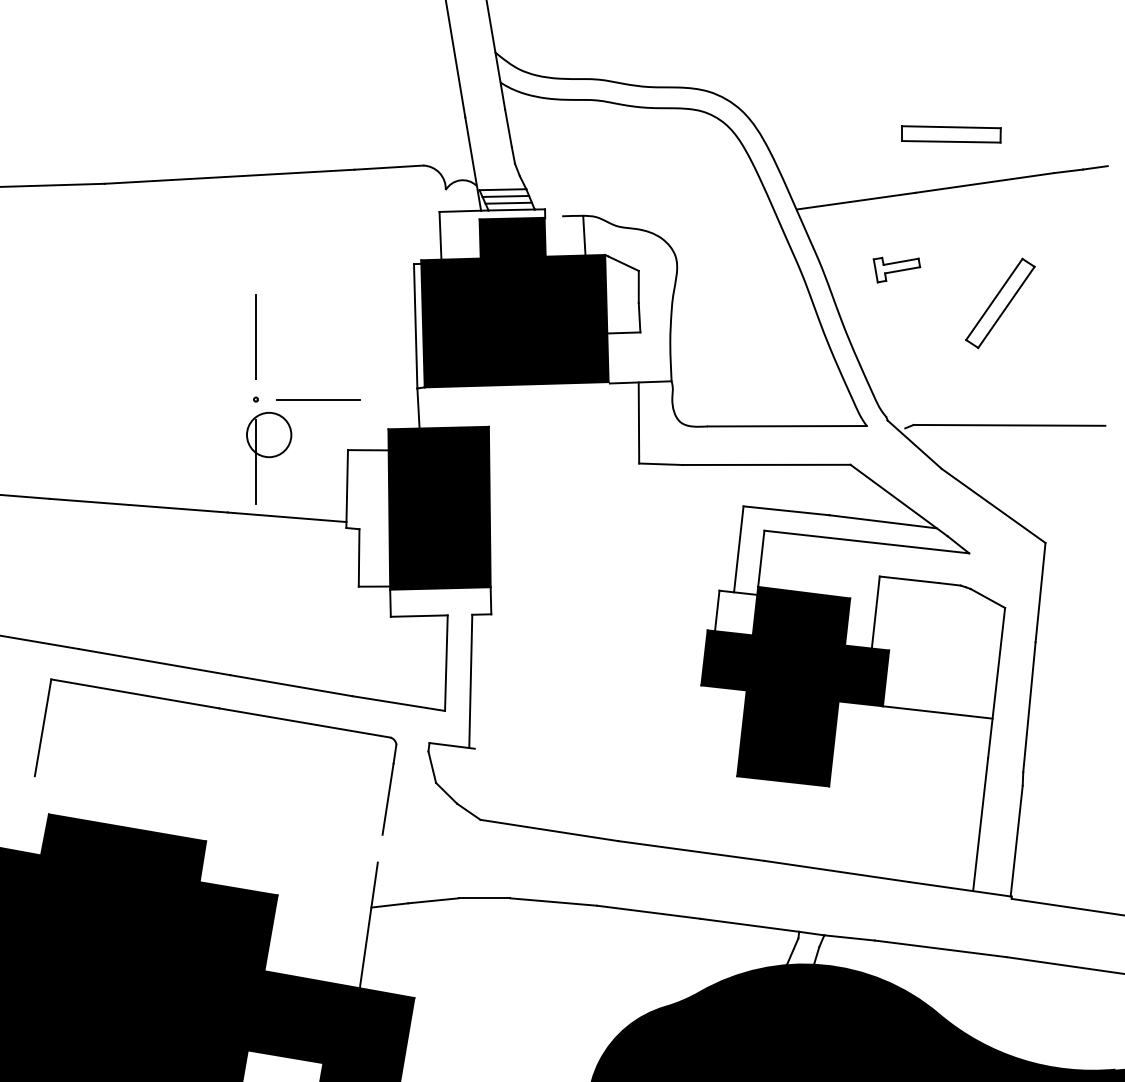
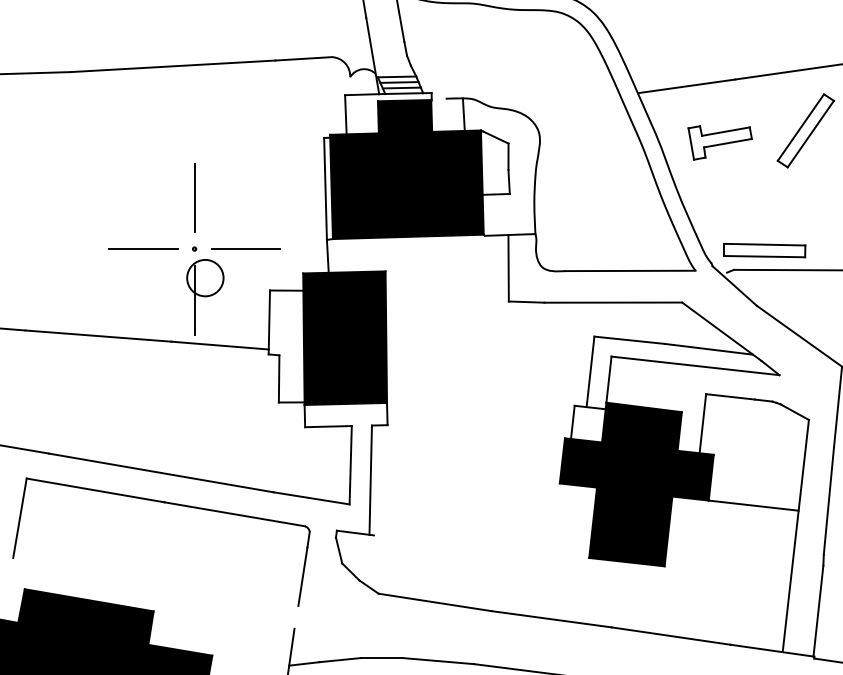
part: (951, 134) -> (764, 250), moved
part: (896, 269) -> (719, 142), size x1.67
part: (1000, 303) -> (805, 130), moved
line: (193, 399) -> (143, 248), added

